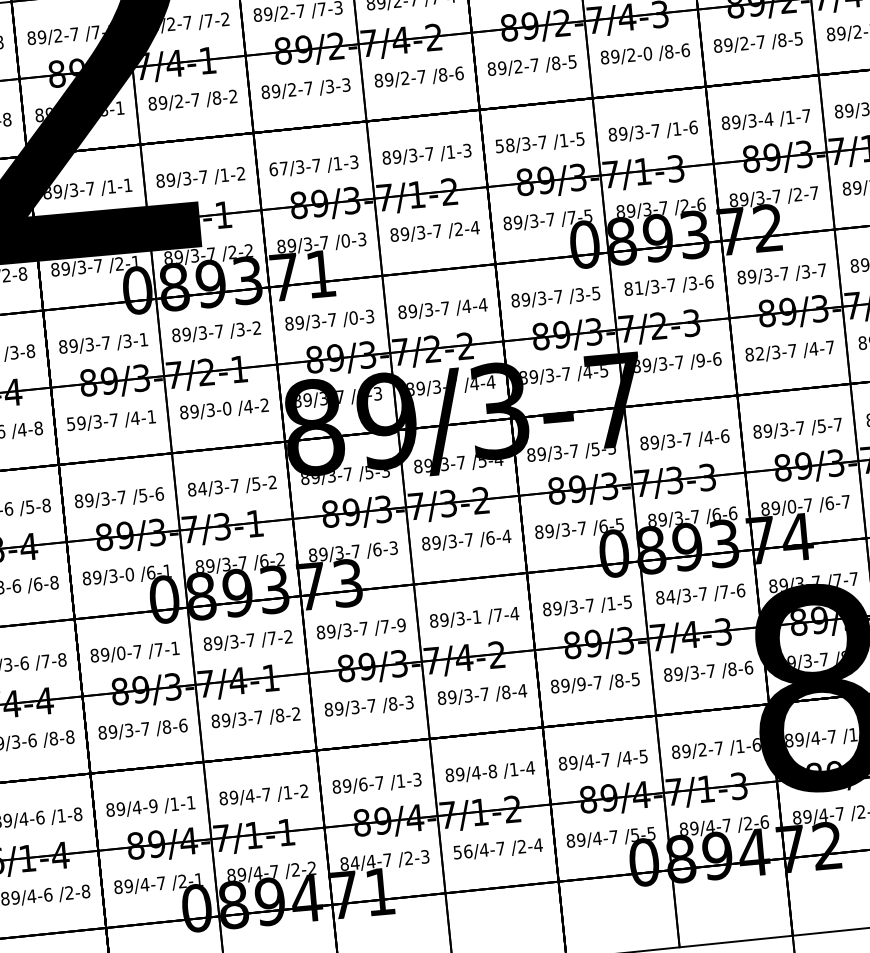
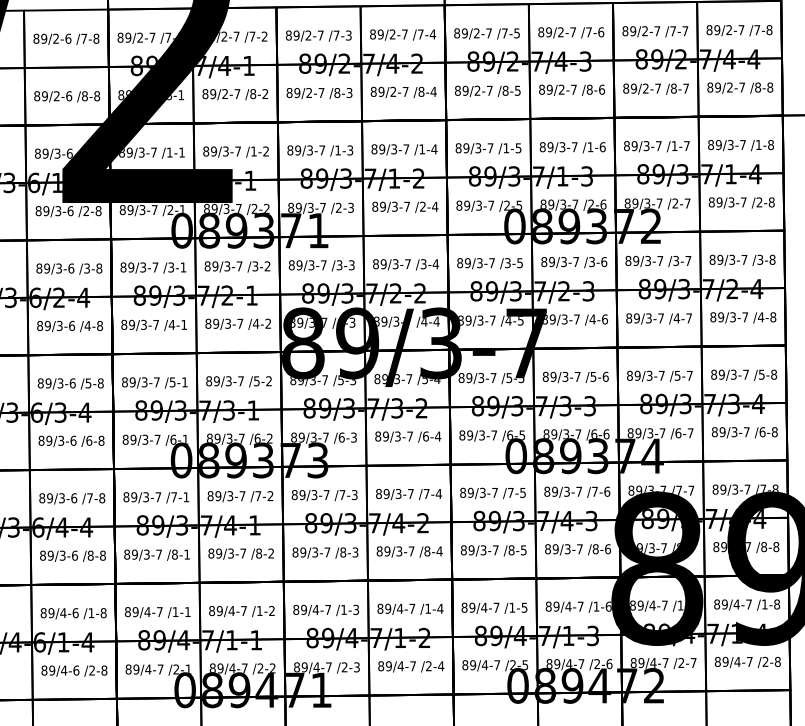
text: (797, 38) -> (685, 88), /8-5 -> /8-7
text: (647, 53) -> (573, 89), 89/2-0 -> 89/2-7
text: (459, 72) -> (433, 91), /8-6 -> /8-4
text: (330, 87) -> (337, 93), /3-3 -> /8-3
text: (768, 118) -> (658, 145), 89/3-4 -> 89/3-7
text: (504, 146) -> (462, 148), 58/3-7 -> 89/3-7
text: (467, 150) -> (434, 149), /1-3 -> /1-4
text: (279, 168) -> (294, 150), 67/3-7 -> 89/3-7
text: (571, 217) -> (506, 205), /7-5 -> /2-5
text: (345, 240) -> (338, 207), /0-3 -> /2-3
text: (639, 288) -> (552, 262), 81/3-7 -> 89/3-7
text: (466, 306) -> (423, 264), /4-4 -> /3-4
text: (353, 318) -> (339, 265), /0-3 -> /3-3
text: (759, 353) -> (636, 318), 82/3-7 -> 89/3-7
text: (700, 360) -> (592, 319), /9-6 -> /4-6
text: (227, 408) -> (240, 323), 89/3-0 -> 89/3-7
text: (71, 423) -> (124, 324), 59/3-7 -> 89/3-7
text: (708, 437) -> (593, 376), /4-6 -> /5-6
text: (202, 489) -> (216, 381), 84/3-7 -> 89/3-7
text: (159, 494) -> (184, 382), /5-6 -> /5-1
text: (792, 506) -> (650, 433), 89/0-7 -> 89/3-7
text: (129, 574) -> (157, 439), 89/3-0 -> 89/3-7
text: (669, 596) -> (554, 491), 84/3-7 -> 89/3-7
text: (610, 603) -> (510, 492), /1-5 -> /7-5
text: (476, 616) -> (410, 493), 89/3-1 -> 89/3-7
text: (401, 624) -> (354, 494), /7-9 -> /7-3
text: (121, 653) -> (146, 497), 89/0-7 -> 89/3-7
text: (581, 684) -> (483, 550), 89/9-7 -> 89/3-7
text: (183, 725) -> (187, 554), /8-6 -> /8-1
text: (702, 749) -> (568, 606), 89/2-7 -> 89/4-7
text: (627, 757) -> (512, 607), /4-5 -> /1-5
text: (492, 770) -> (412, 608), 89/4-8 -> 89/4-7
text: (362, 783) -> (315, 609), 89/6-7 -> 89/4-7
text: (153, 806) -> (159, 612), 89/4-9 -> 89/4-7
text: (634, 834) -> (512, 664), /5-5 -> /2-5
text: (462, 852) -> (384, 666), 56/4-7 -> 89/4-7
text: (354, 863) -> (304, 667), 84/4-7 -> 89/4-7

